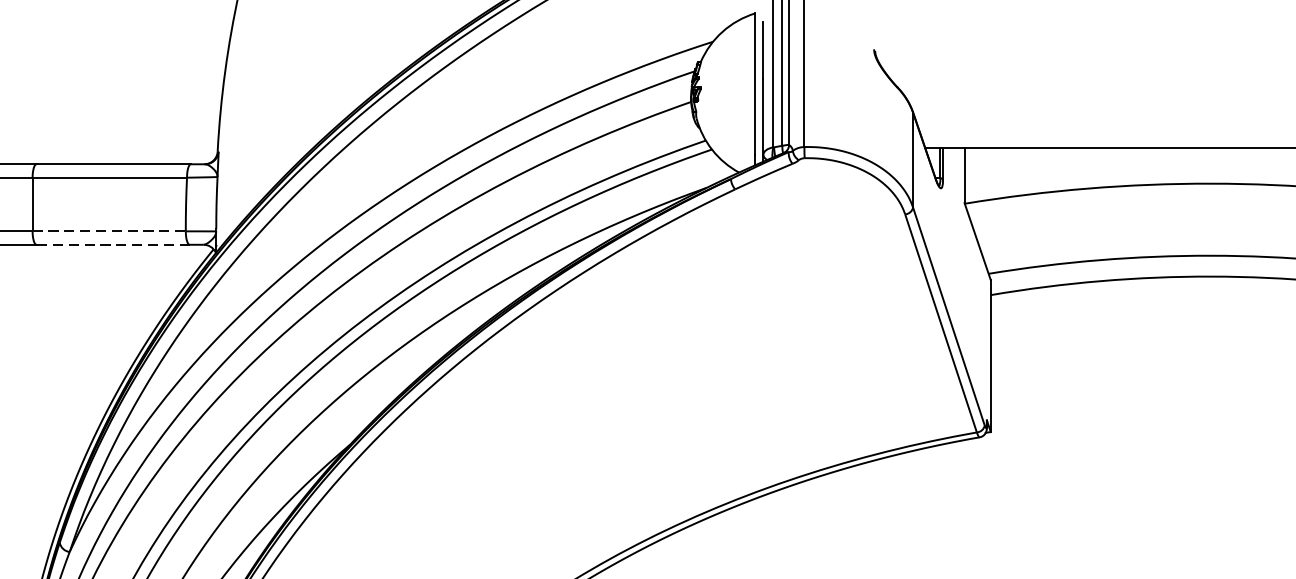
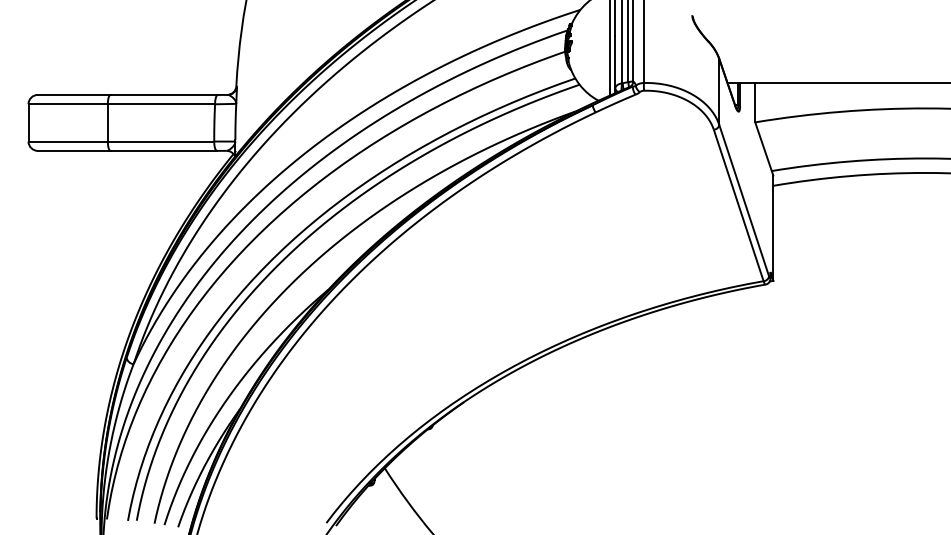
line: (109, 231) -> (161, 141), dashed -> solid
line: (112, 244) -> (163, 150), dashed -> solid

